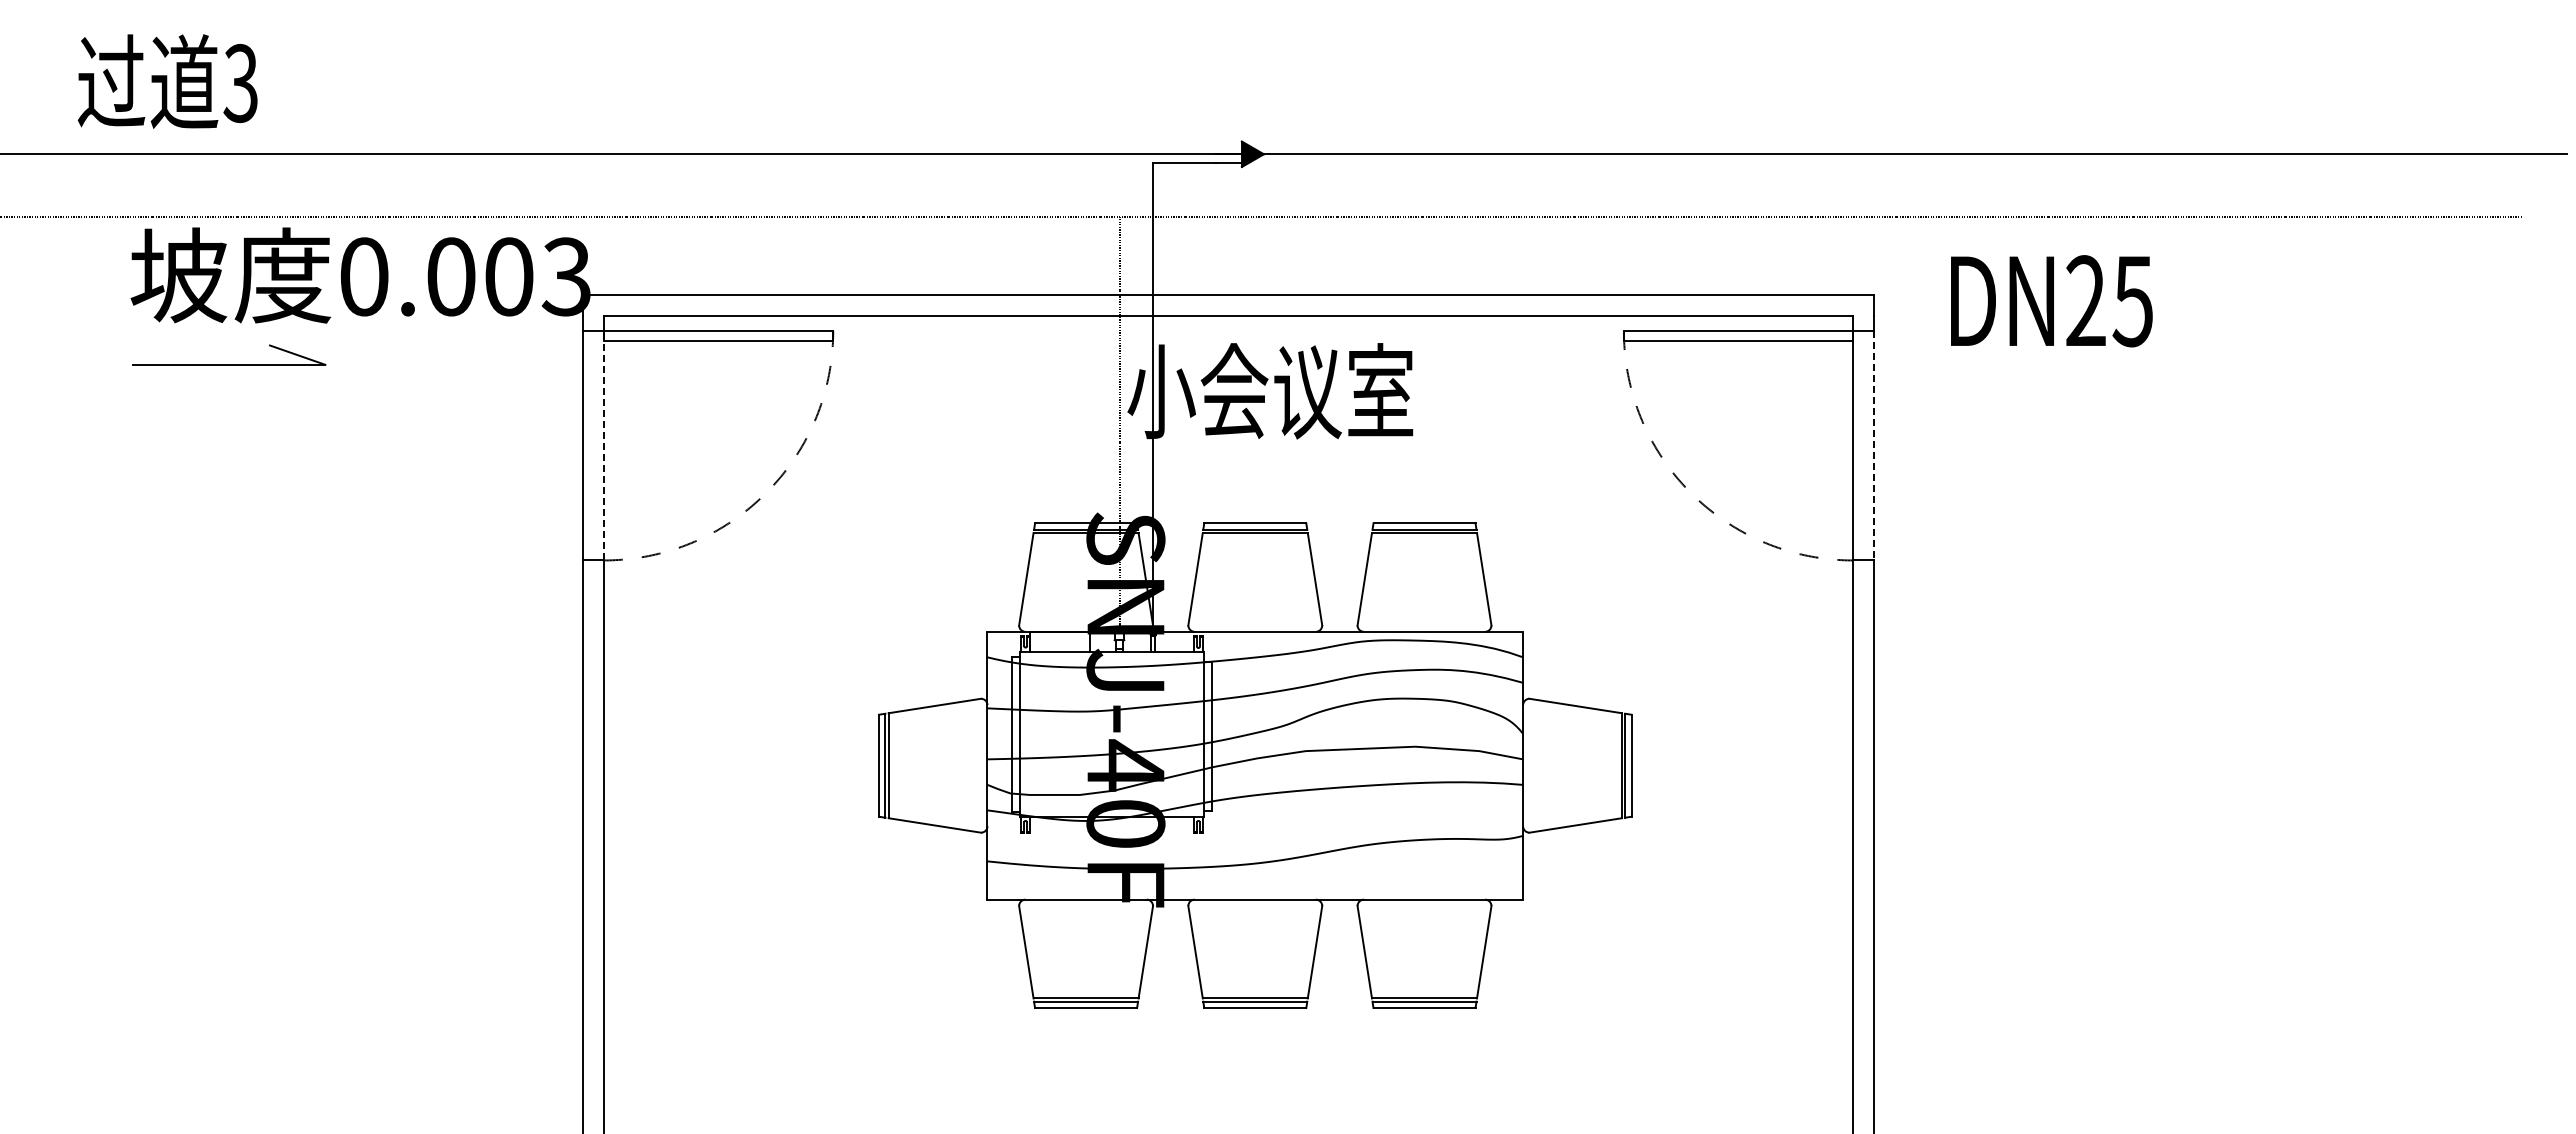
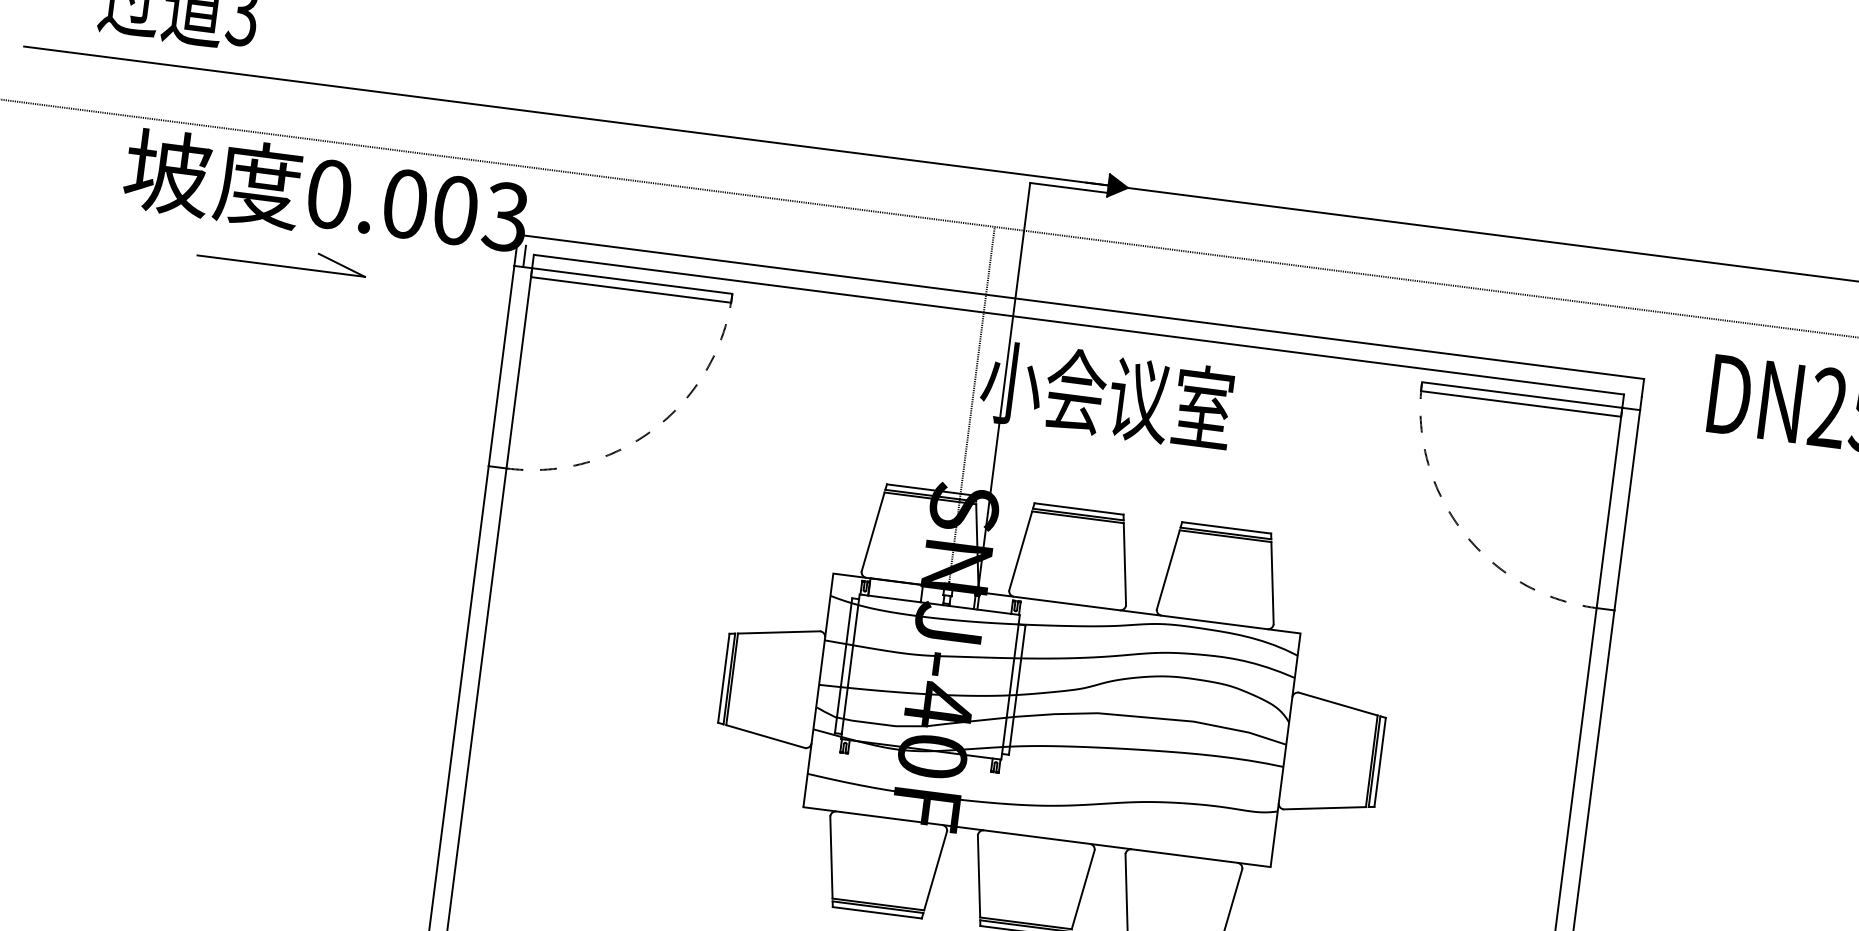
line: (593, 317) -> (524, 255), added
part: (229, 364) -> (281, 265), moved
line: (603, 445) -> (519, 368), dashed -> solid
line: (1873, 445) -> (1627, 510), dashed -> solid

